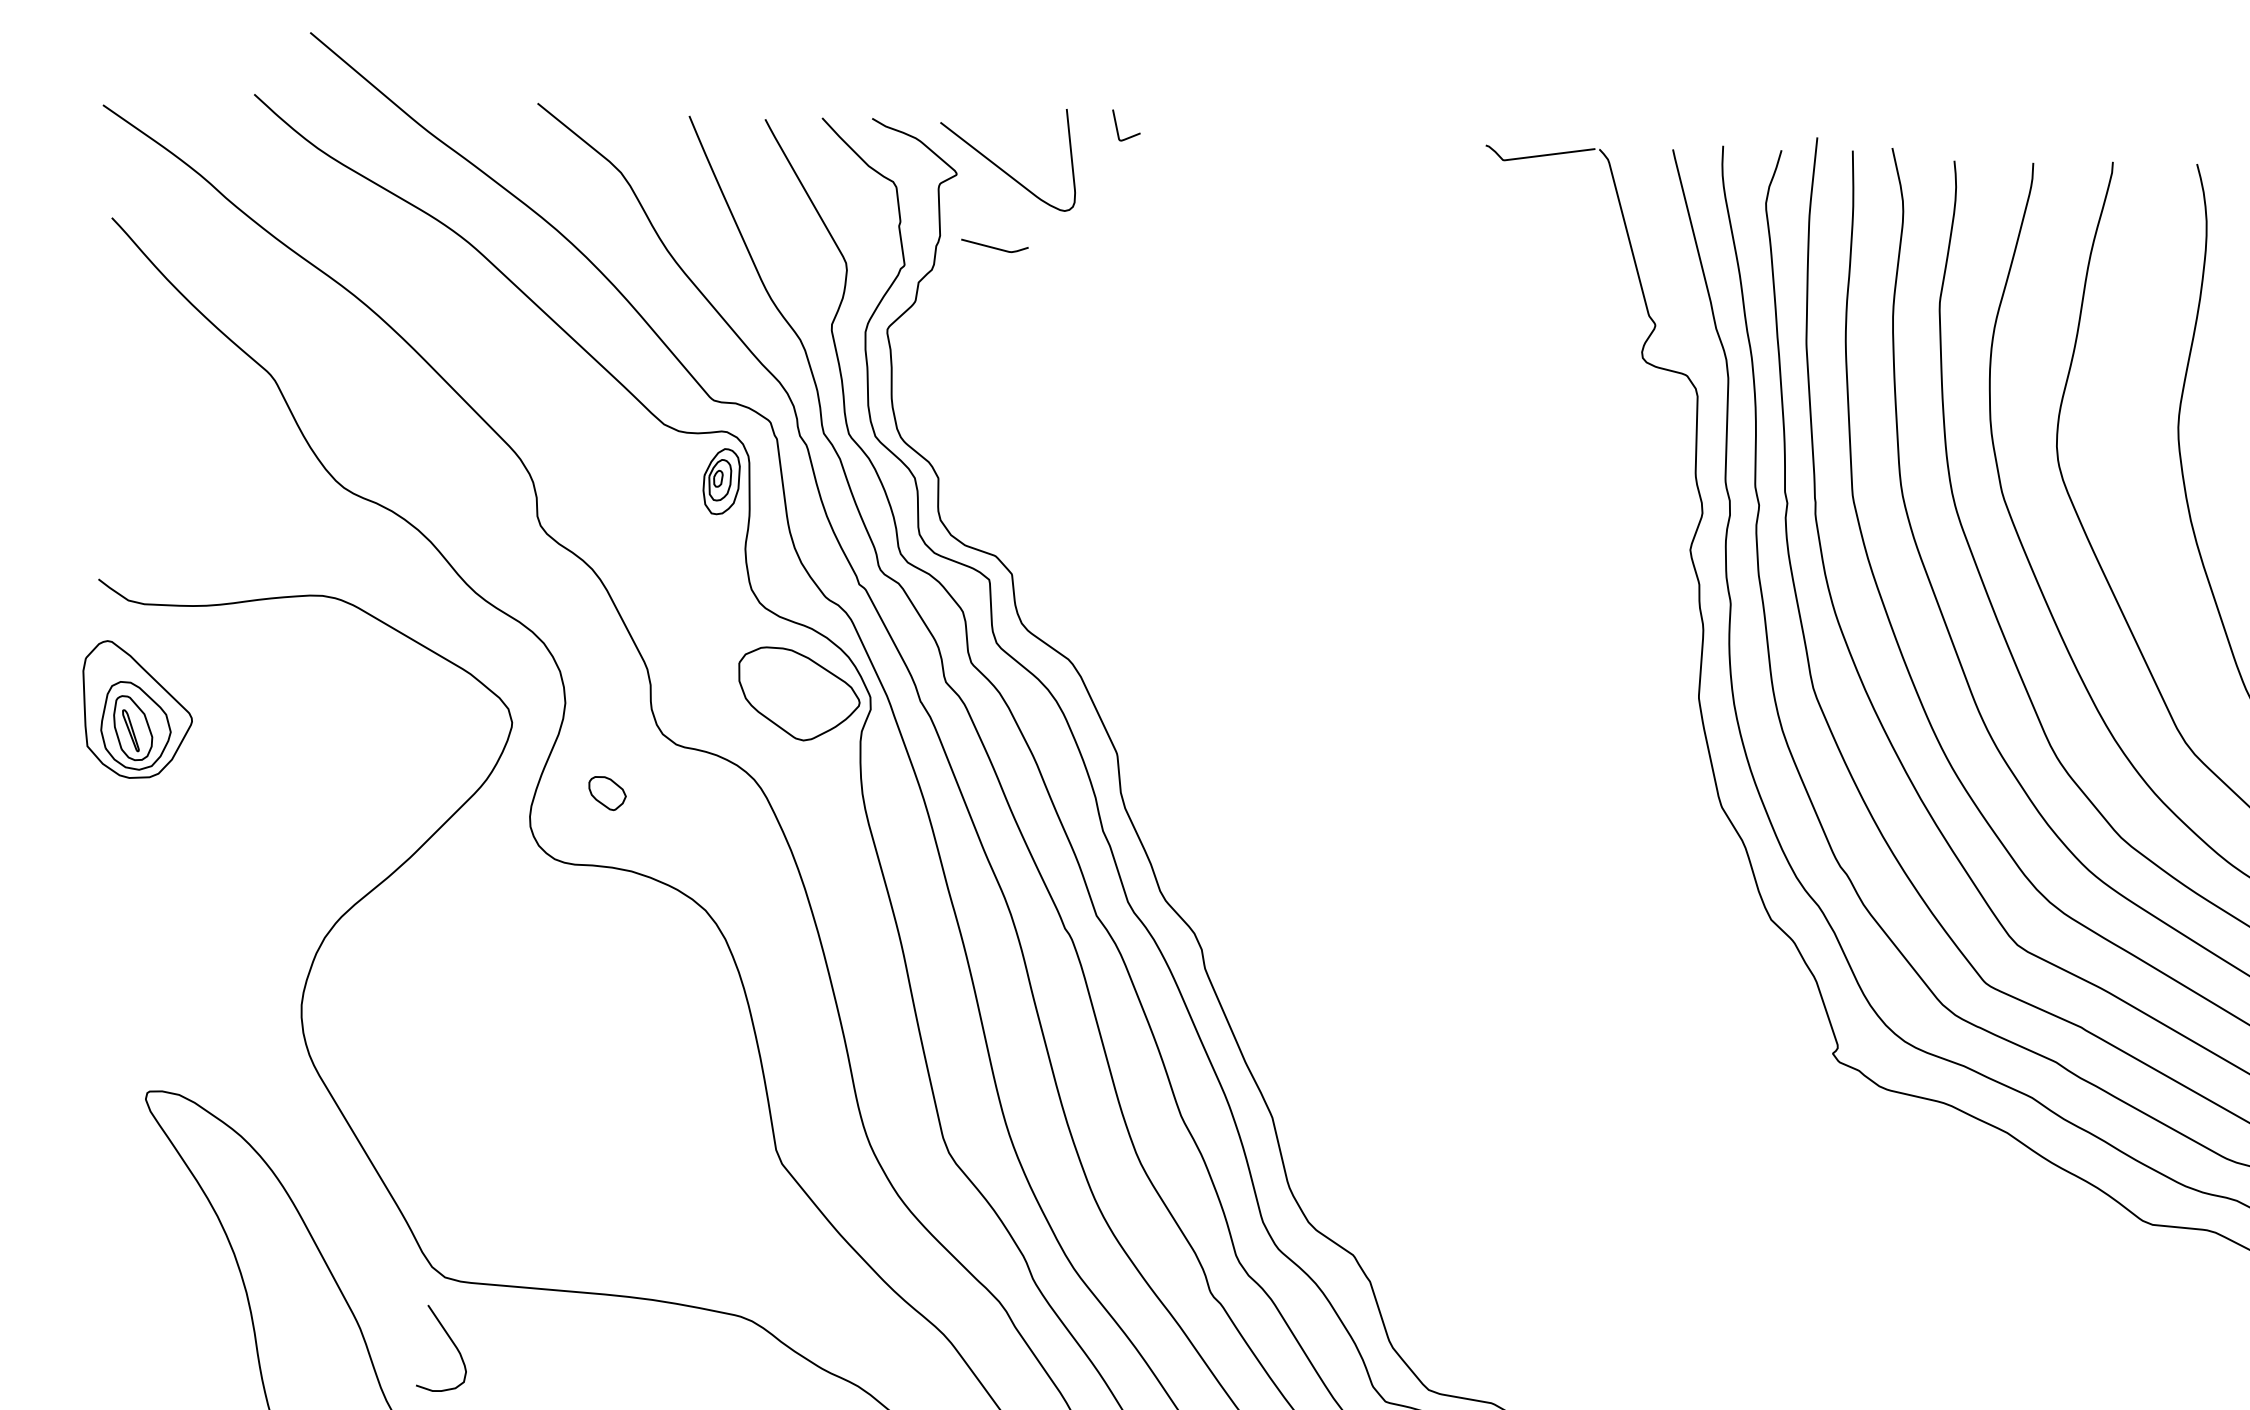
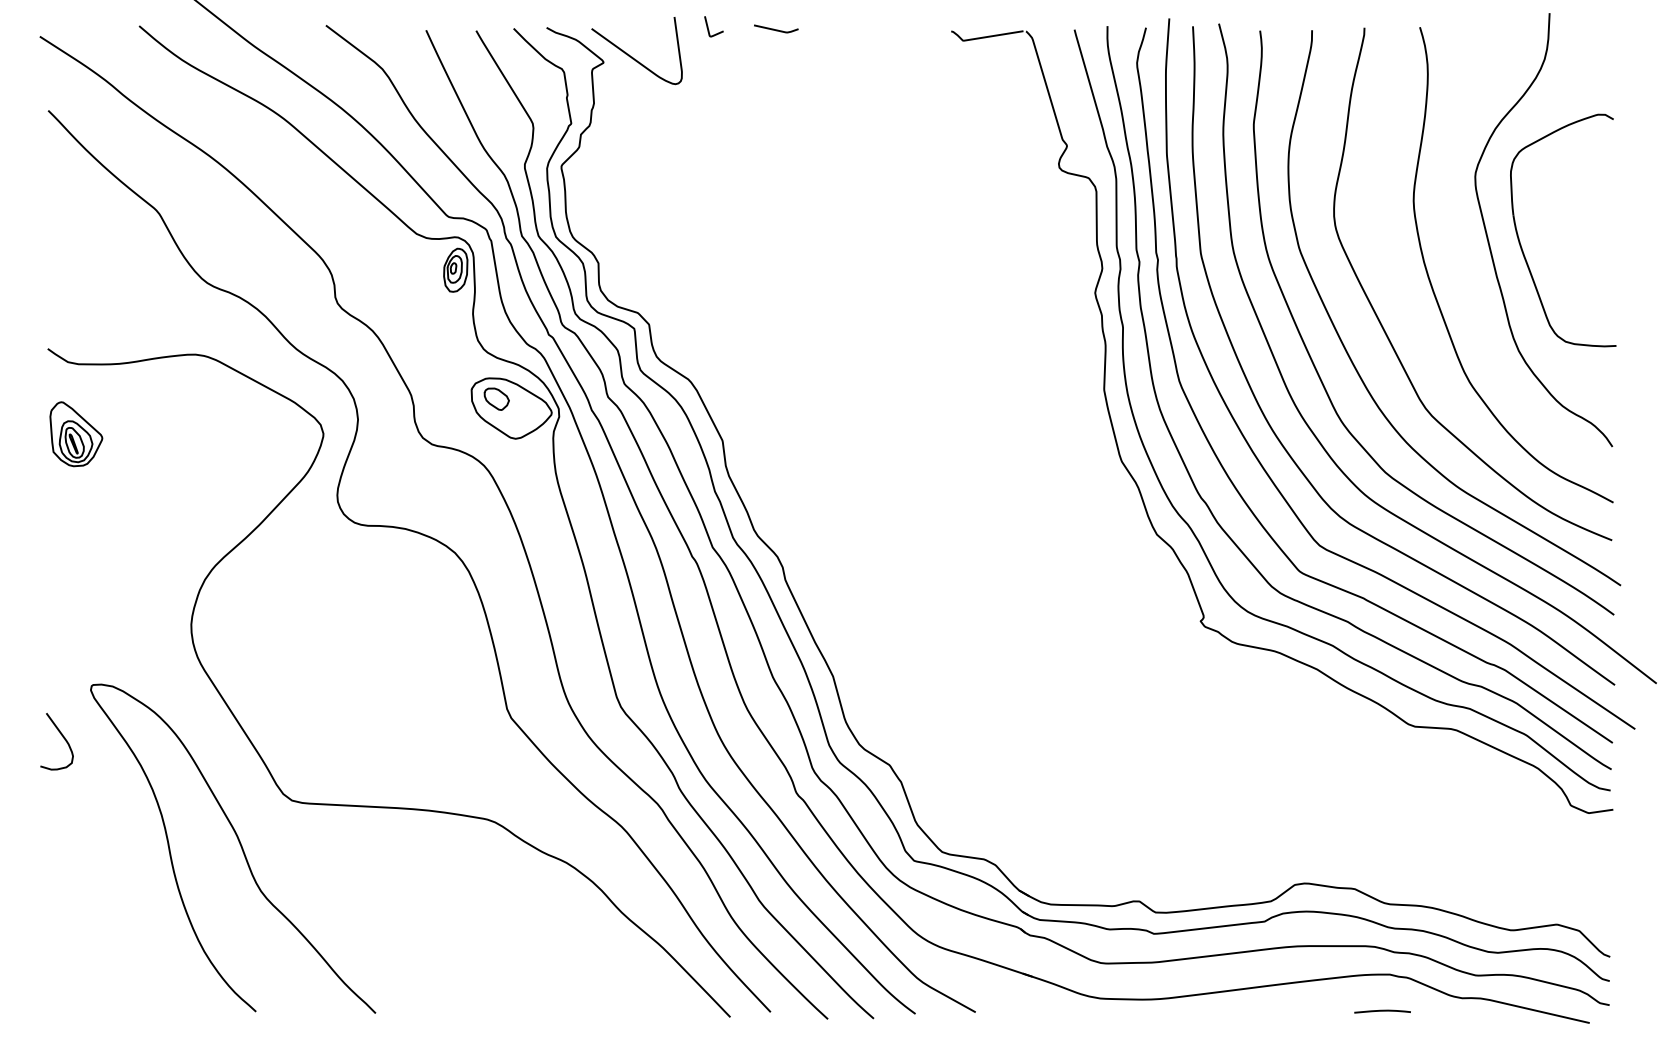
curve: (995, 247) -> (776, 29), moved
part: (137, 710) -> (76, 434), size x0.71
part: (607, 792) -> (496, 398), moved
curve: (451, 1342) -> (62, 737), moved

